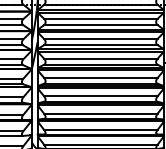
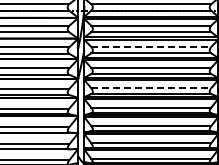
line: (101, 39) -> (151, 47), solid -> dashed
line: (101, 78) -> (151, 88), solid -> dashed

